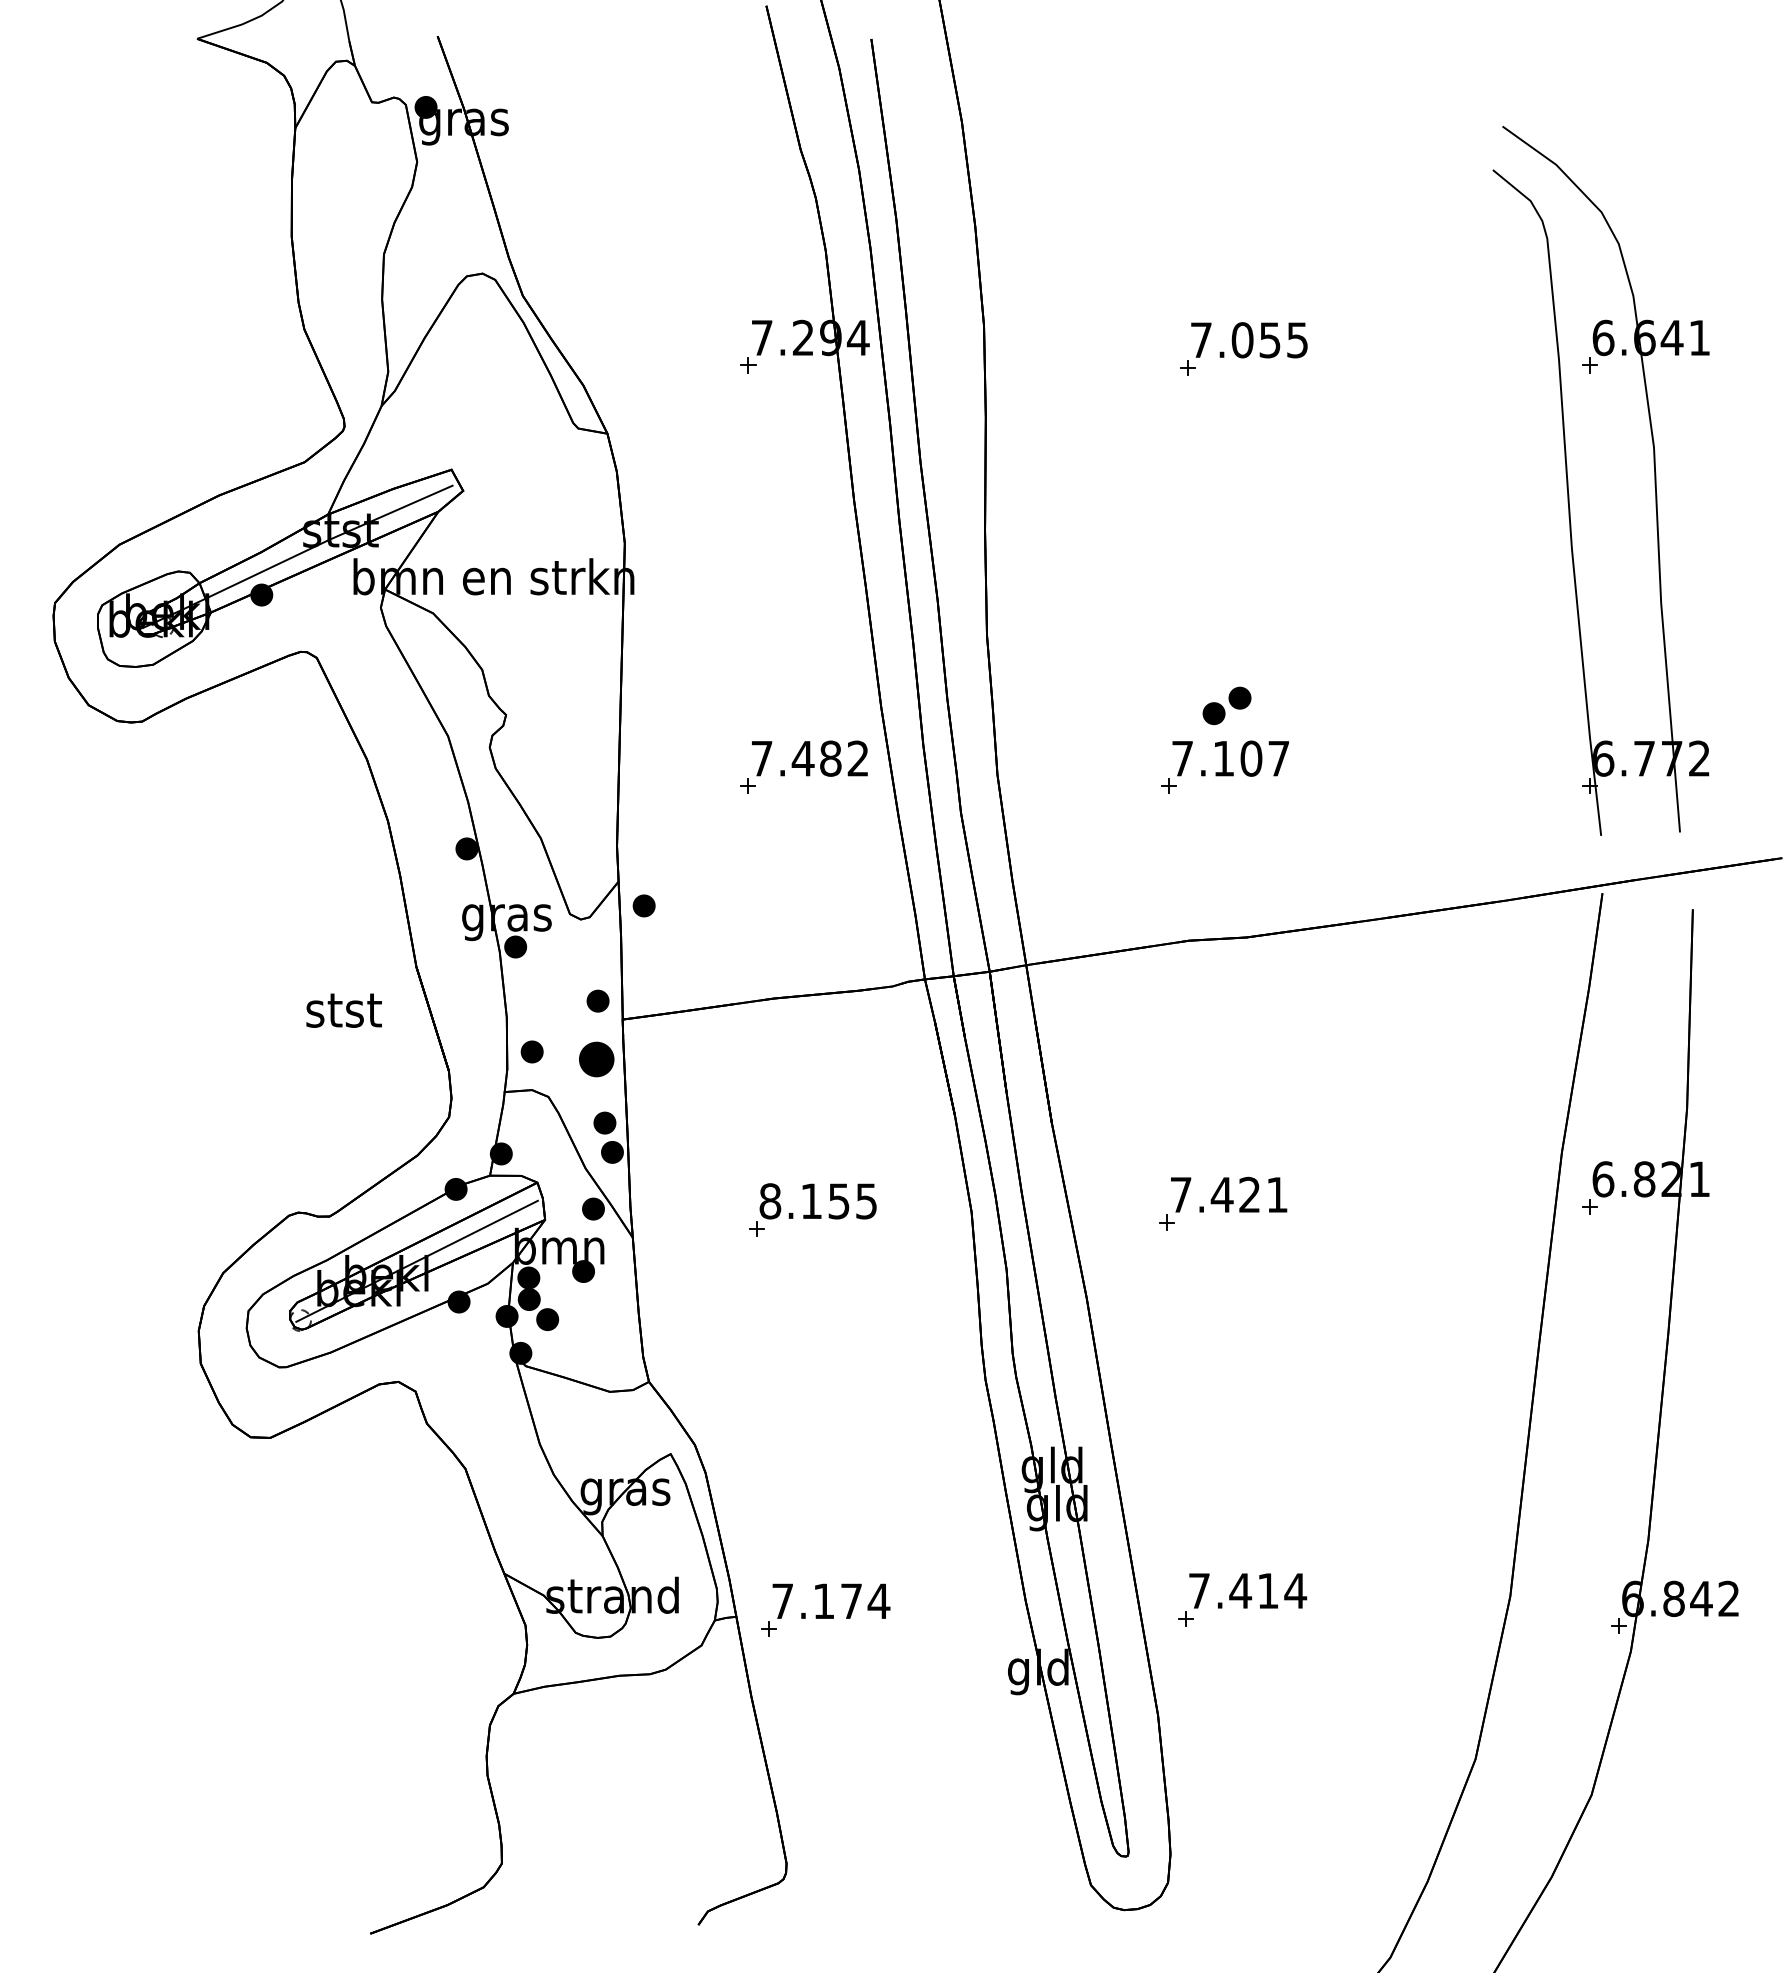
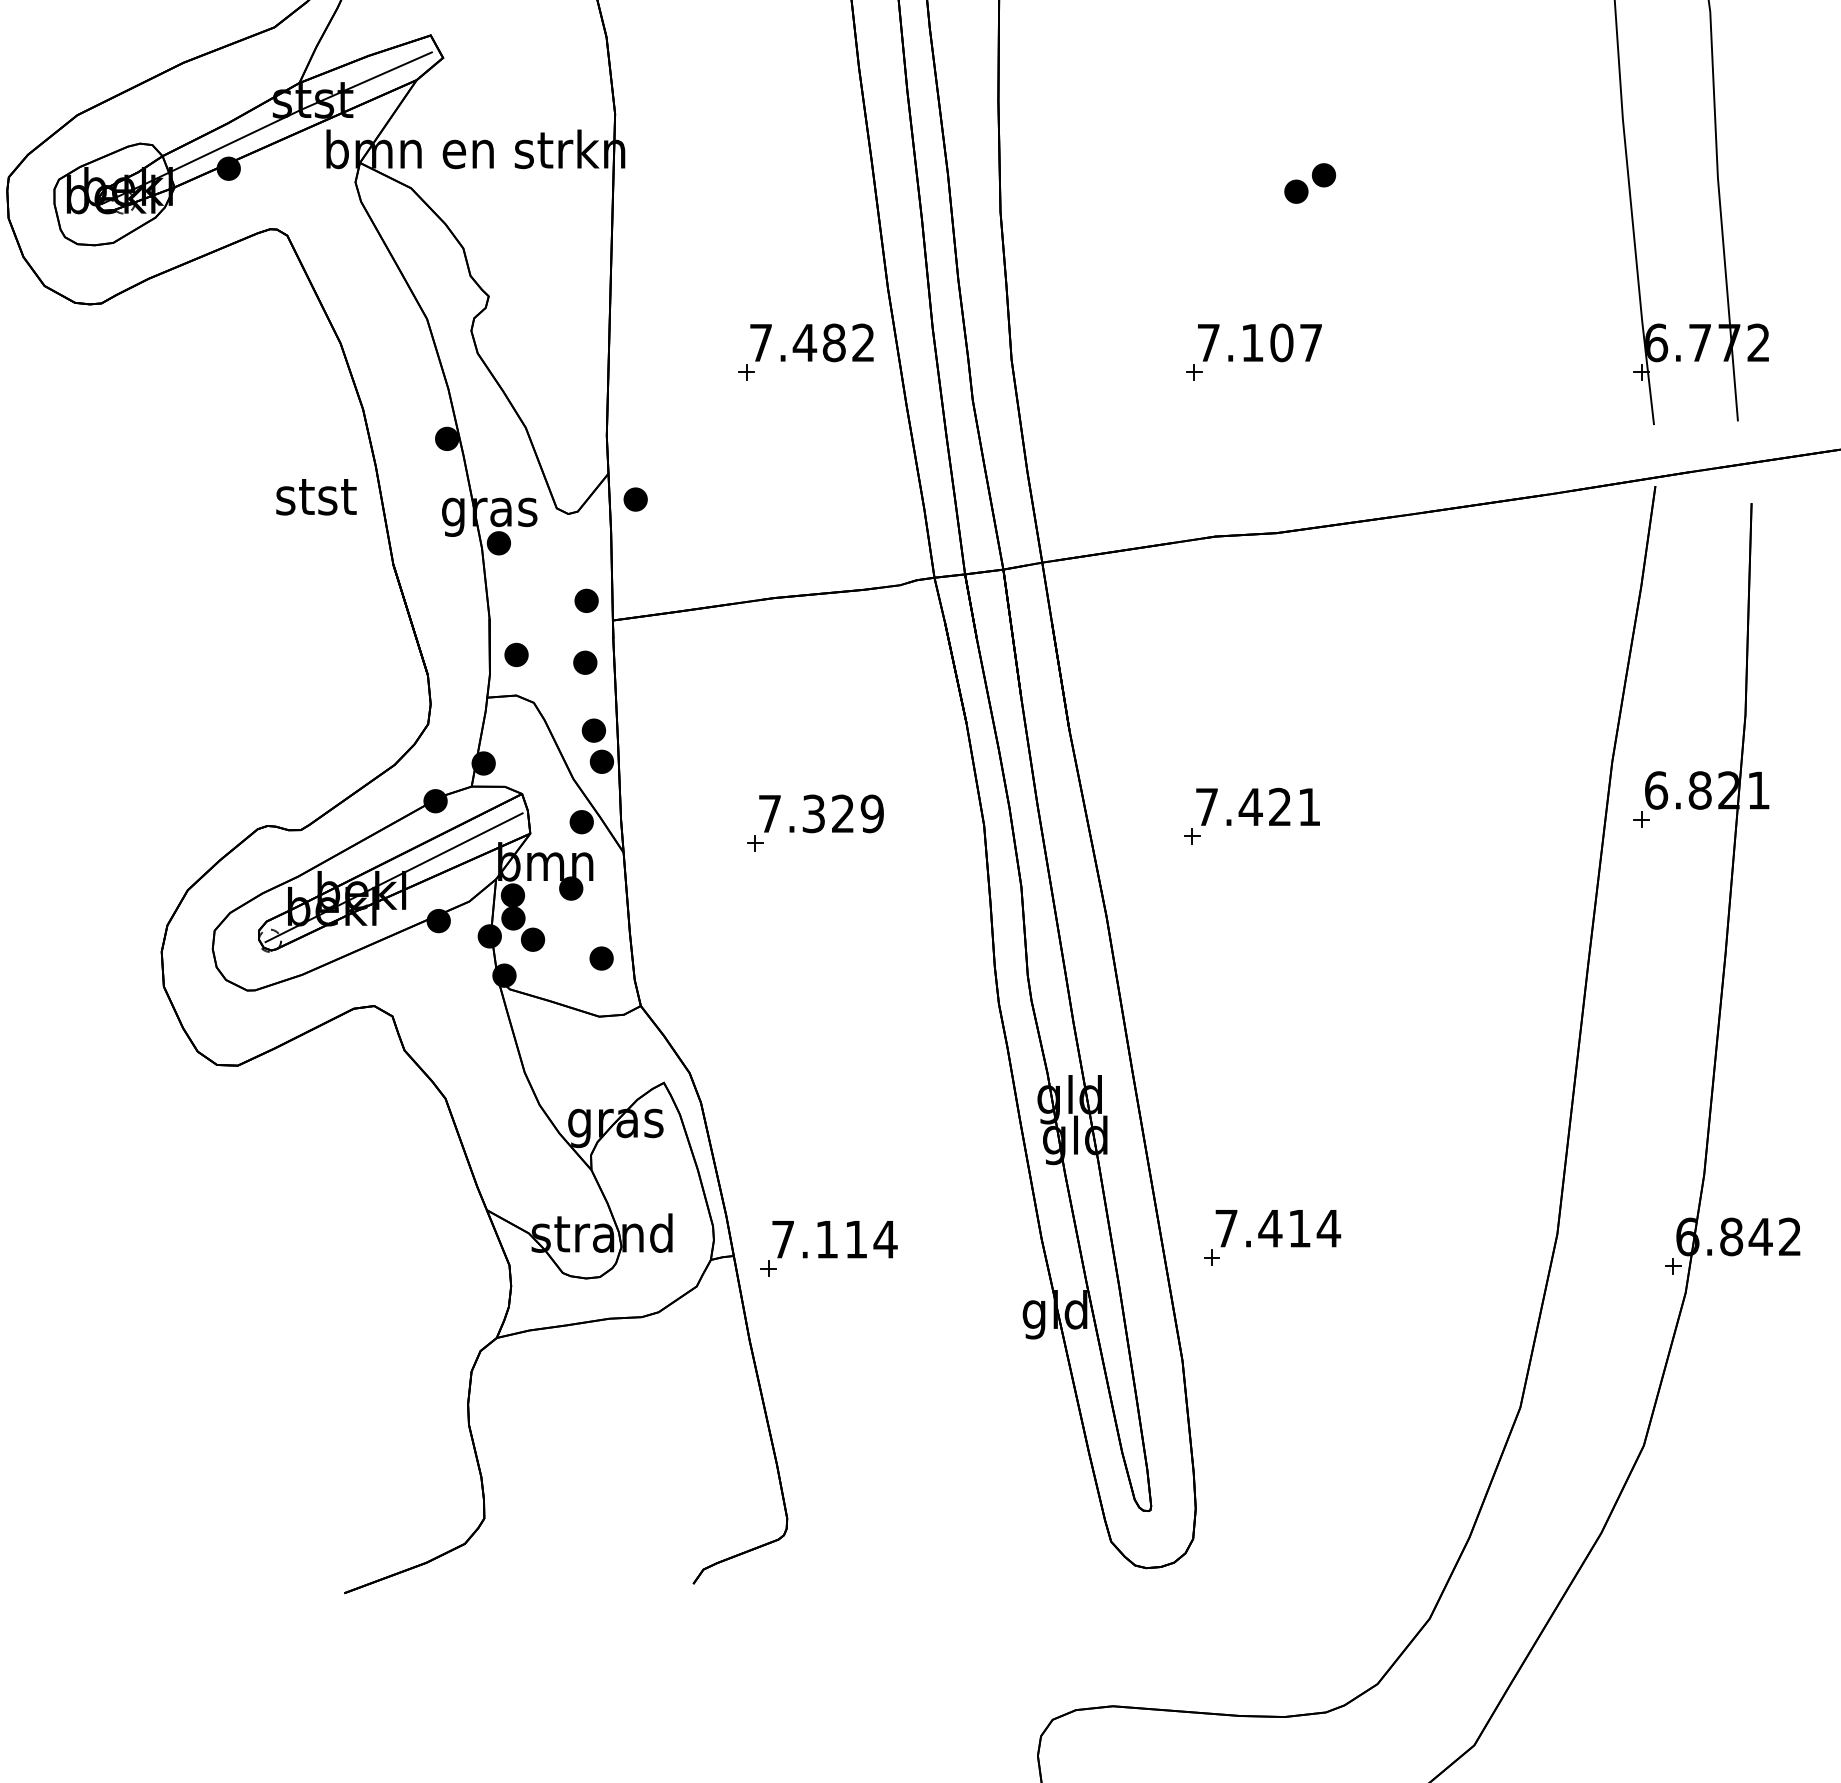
part: (1226, 705) -> (1309, 183), moved
text: (343, 1010) -> (315, 496), moved
part: (596, 1058) -> (584, 661), size x0.62
text: (818, 1201) -> (821, 814), 8.155 -> 7.329
part: (611, 1336) -> (600, 957), added
text: (851, 1600) -> (856, 1238), 7.174 -> 7.114

